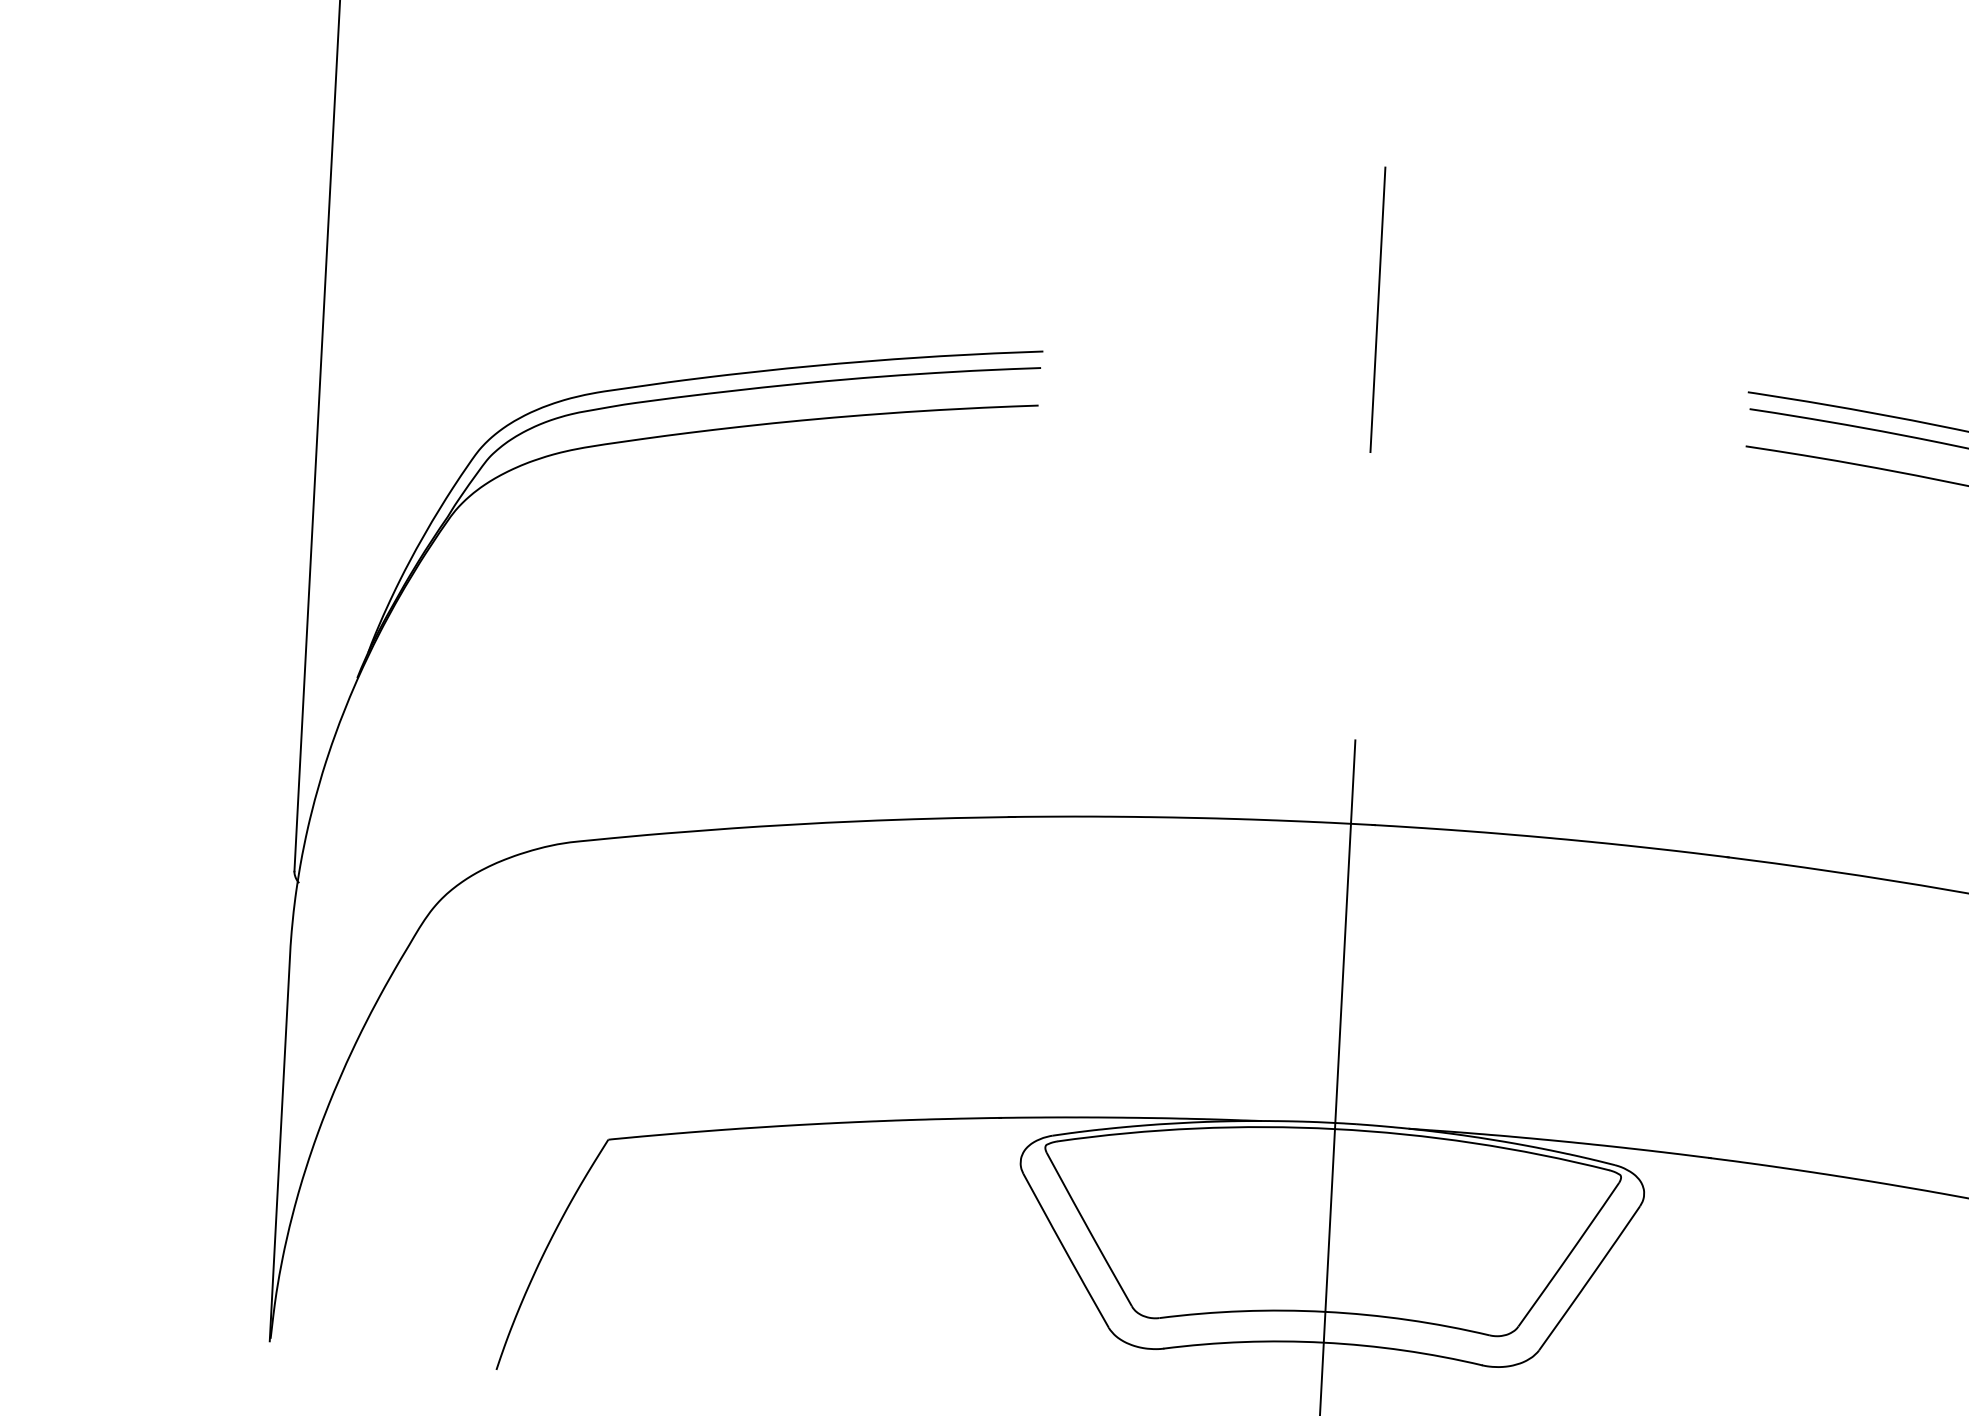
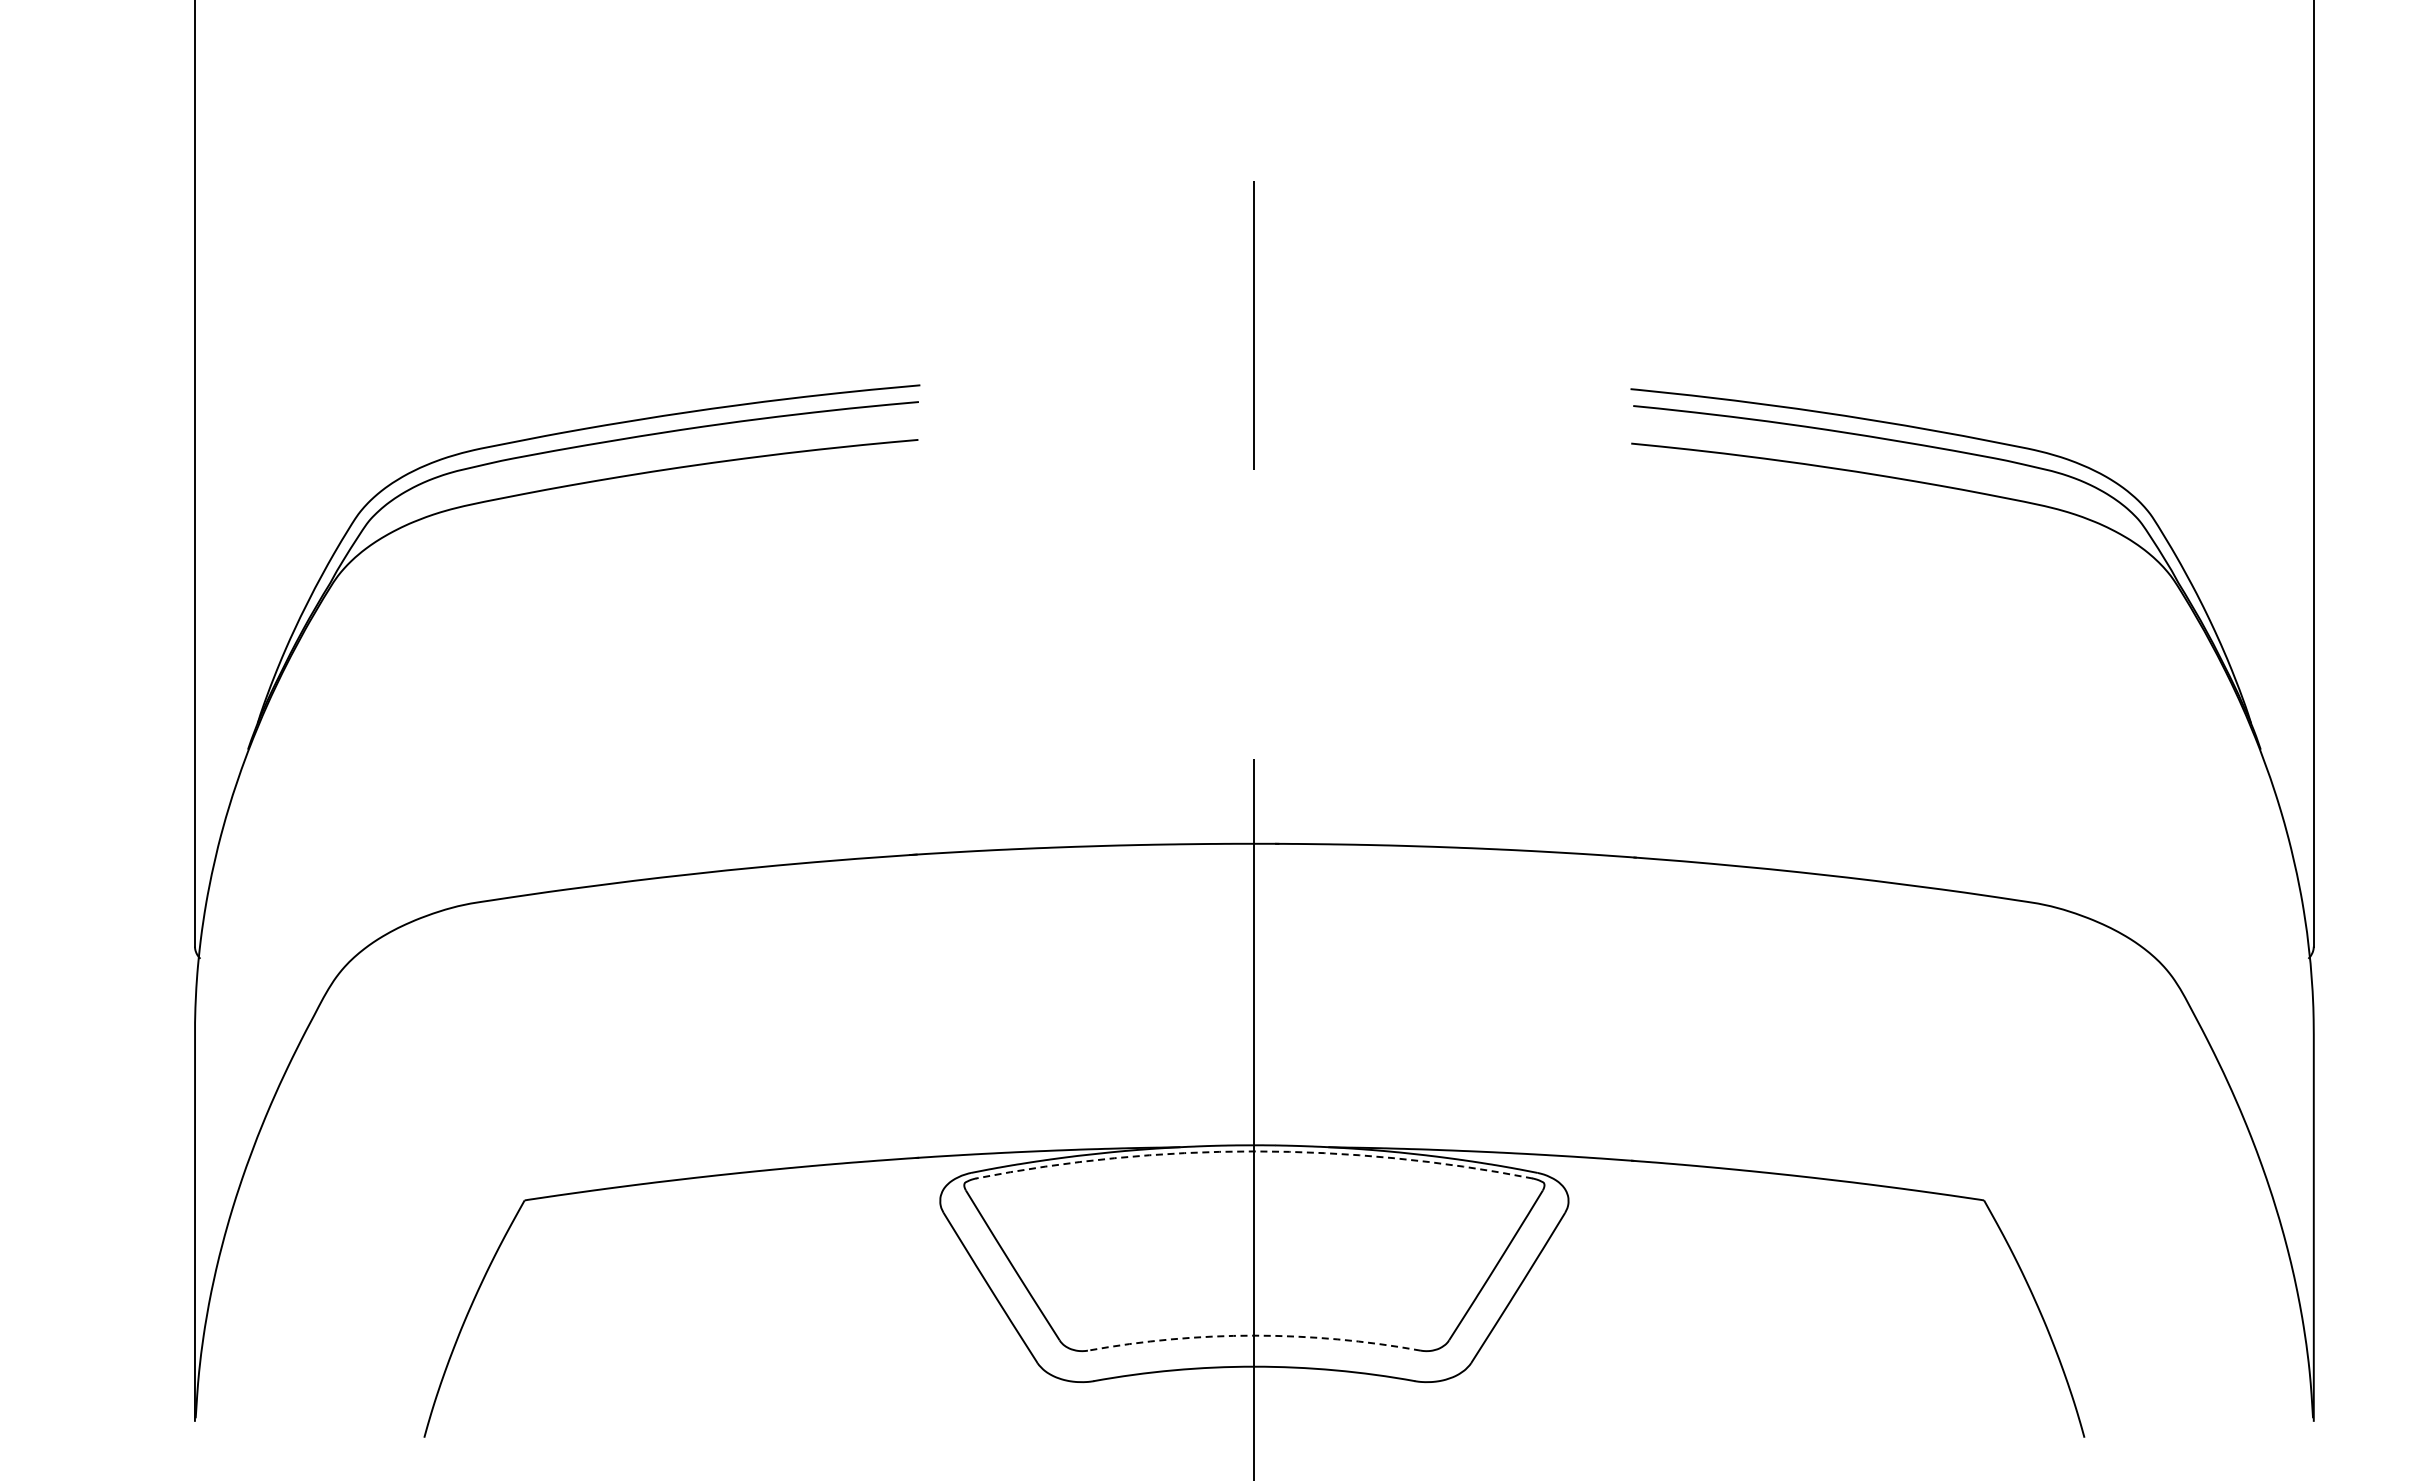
arc: (1335, 1129) -> (1254, 1151), solid -> dashed
arc: (1325, 1311) -> (1254, 1335), solid -> dashed

